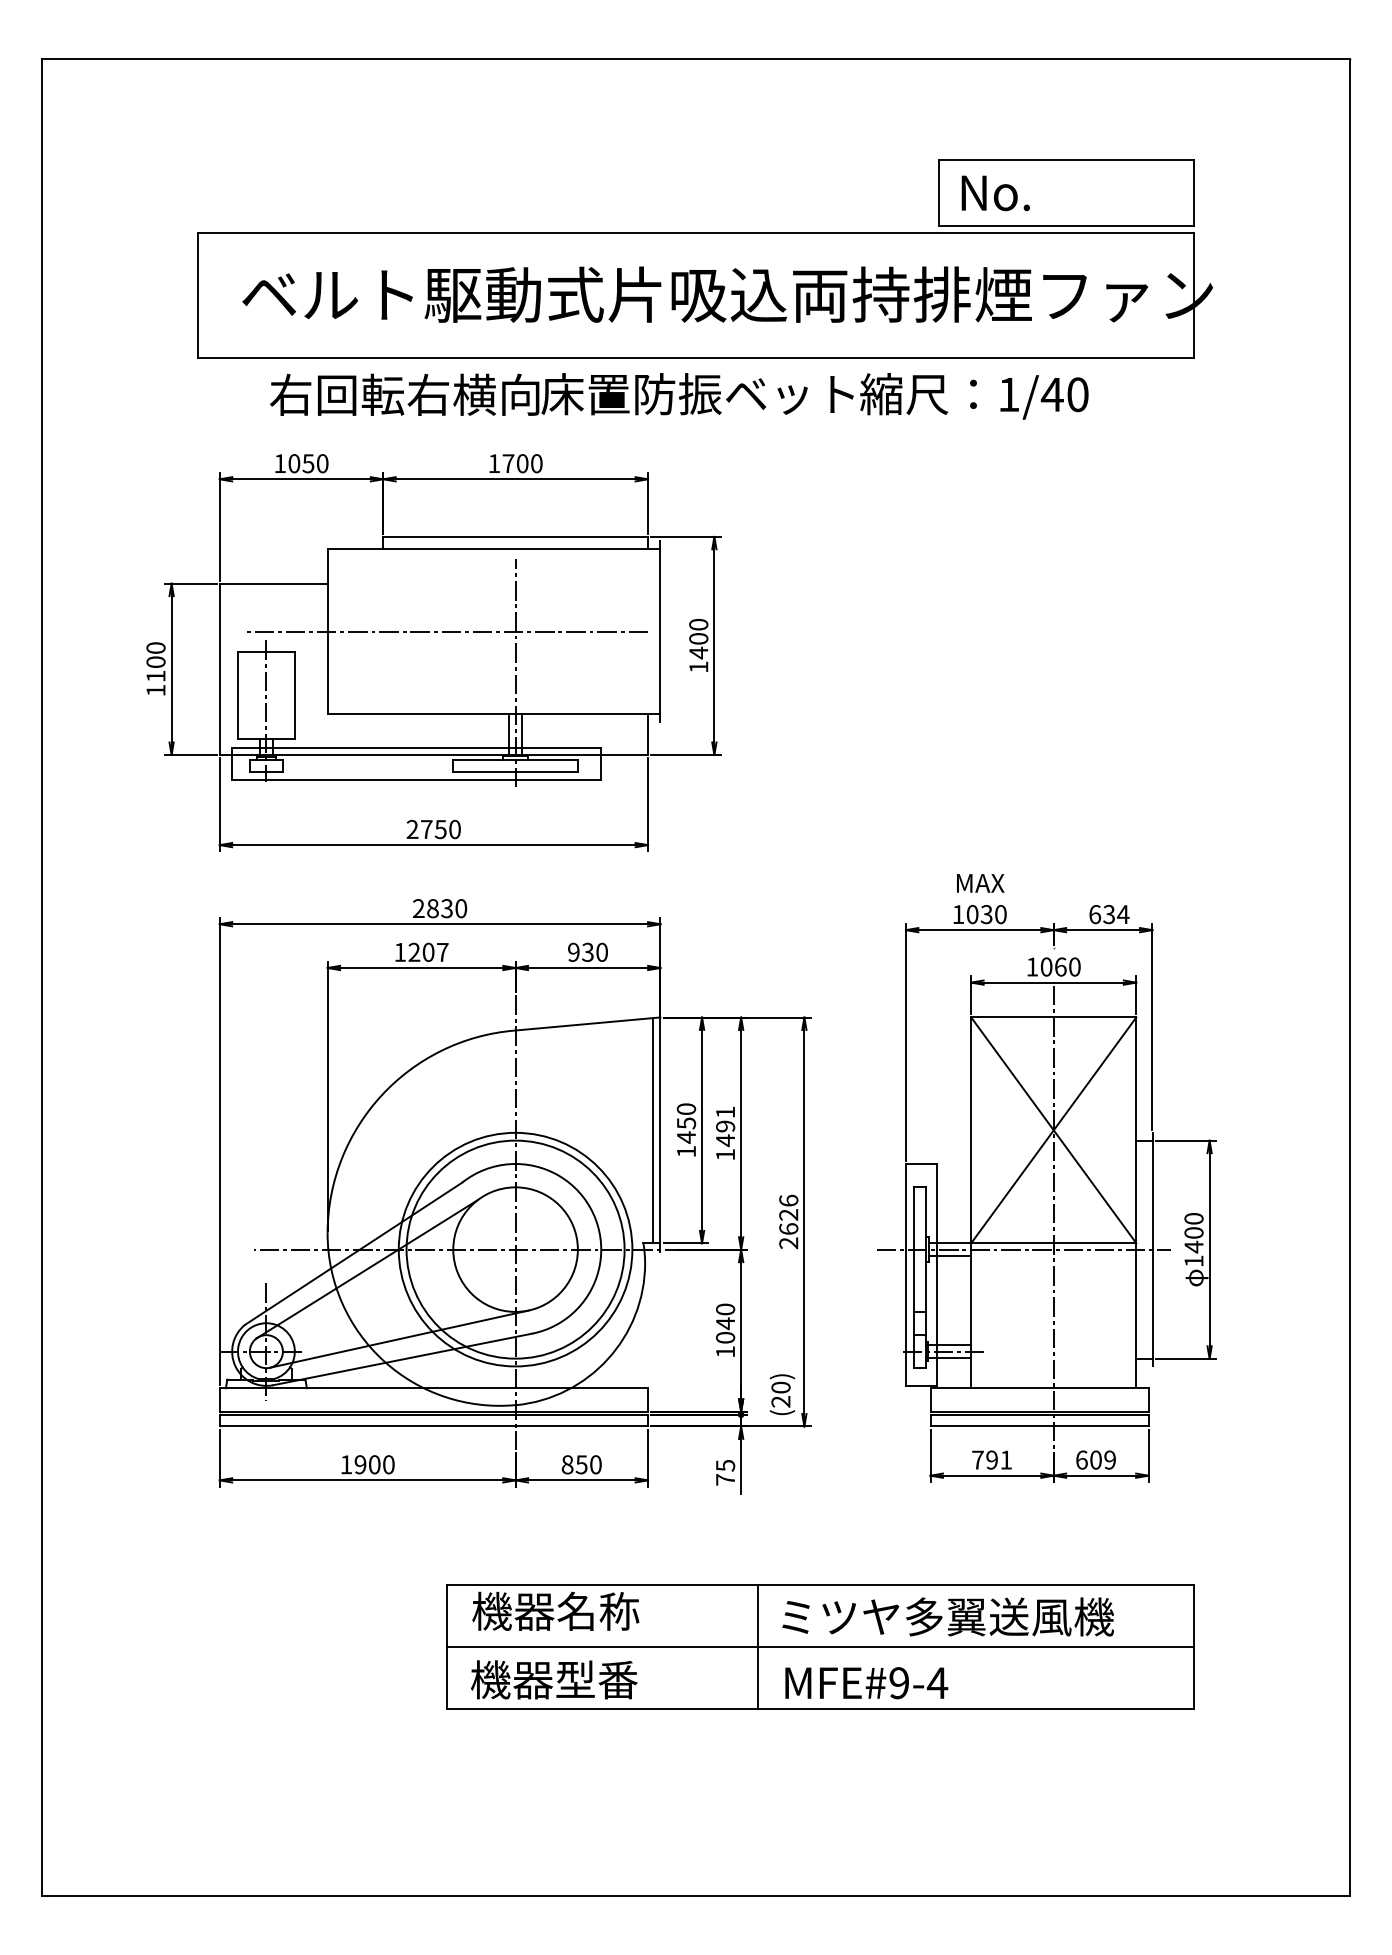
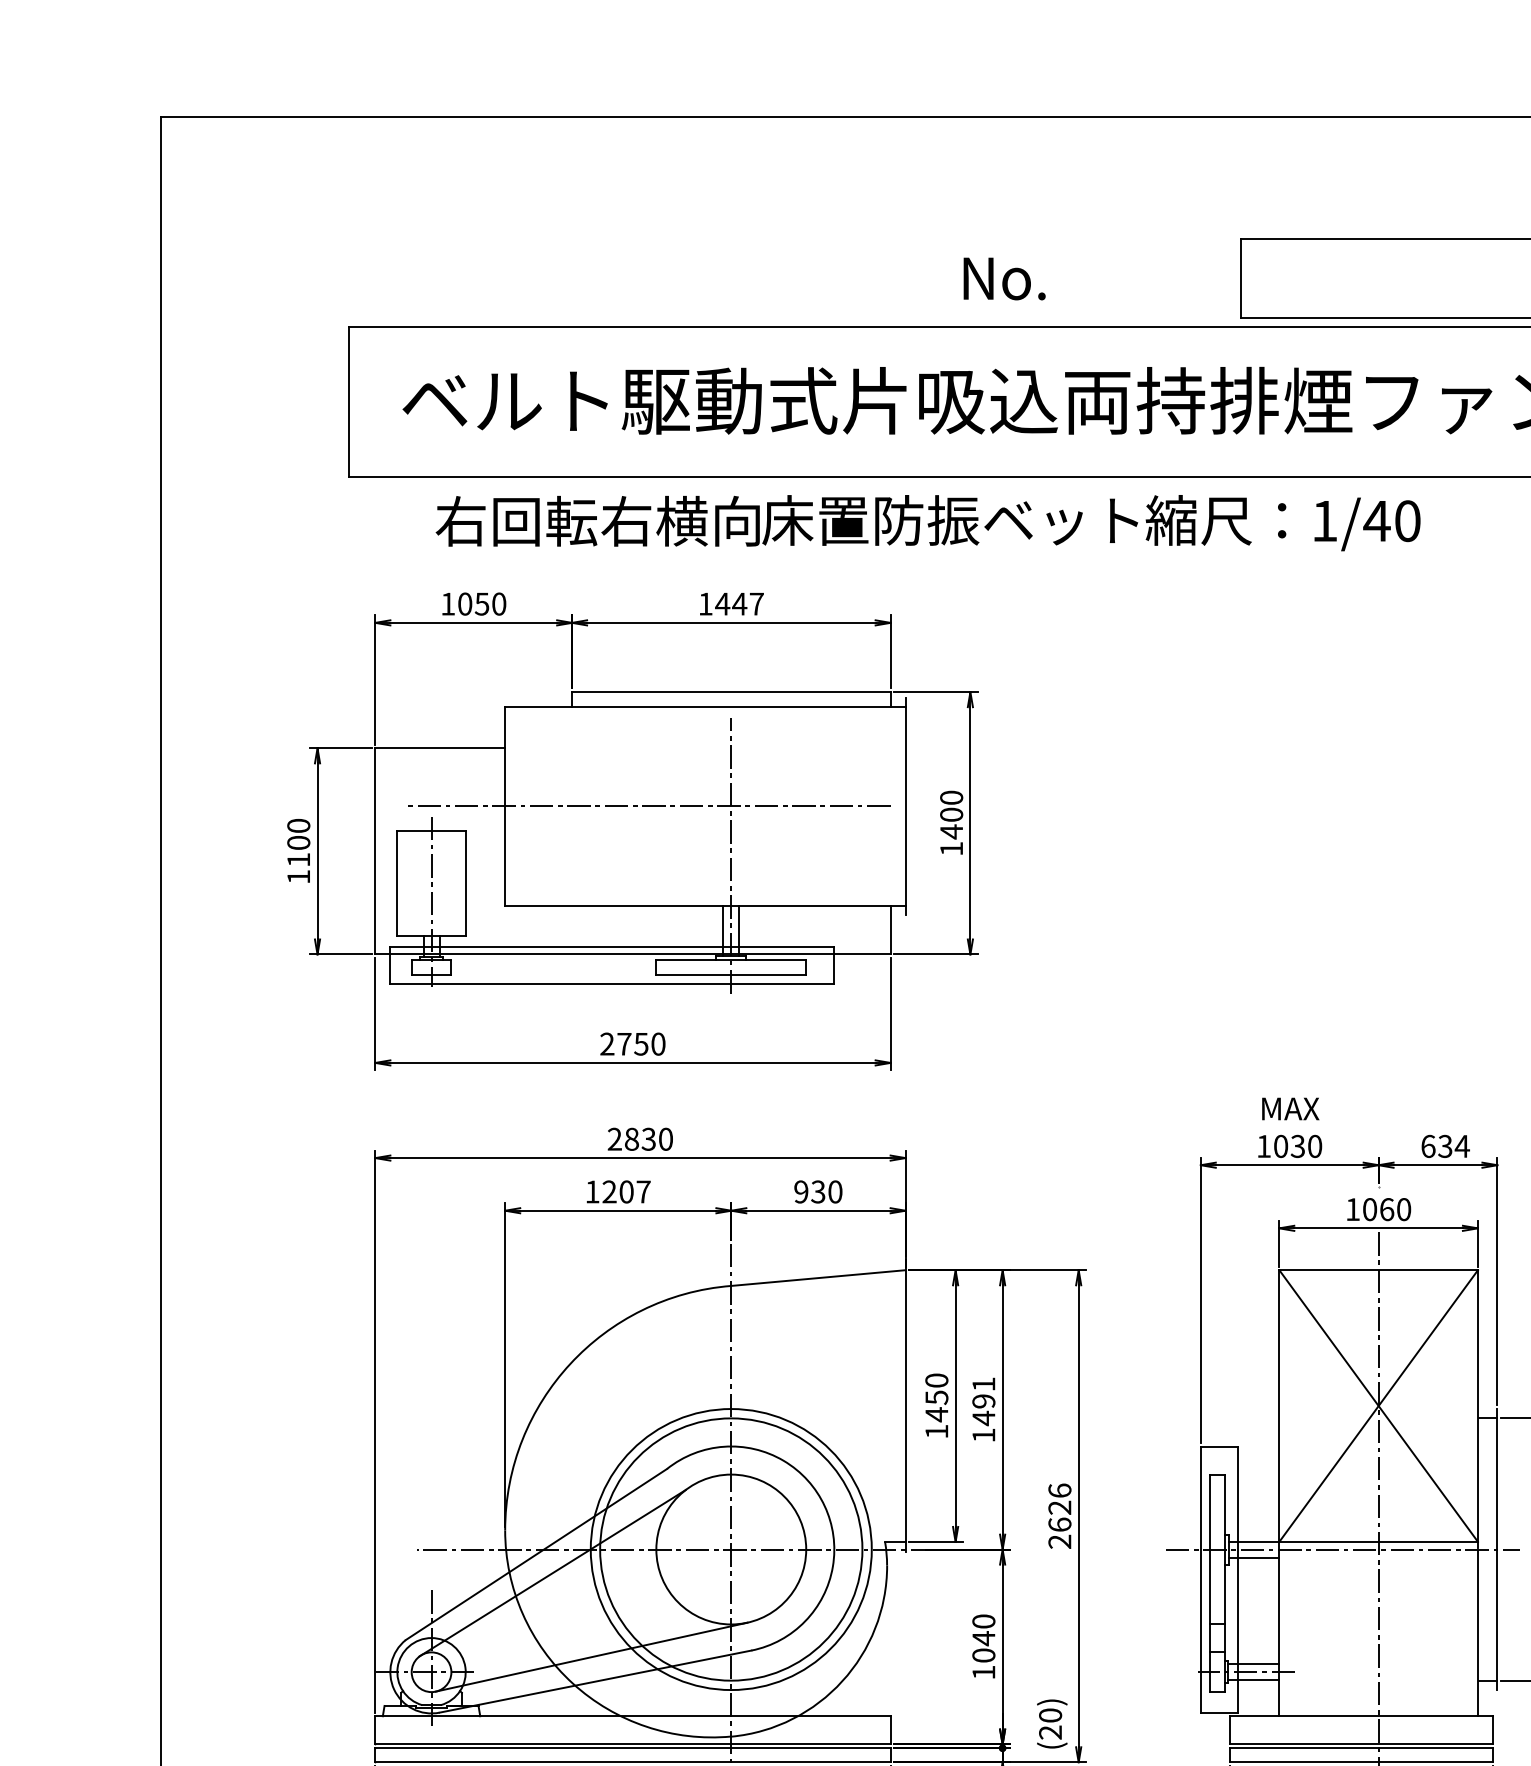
text: (995, 193) -> (1004, 279), moved
text: (522, 463) -> (739, 603), 1700 -> 1447
line: (652, 1130) -> (895, 1406), removed

